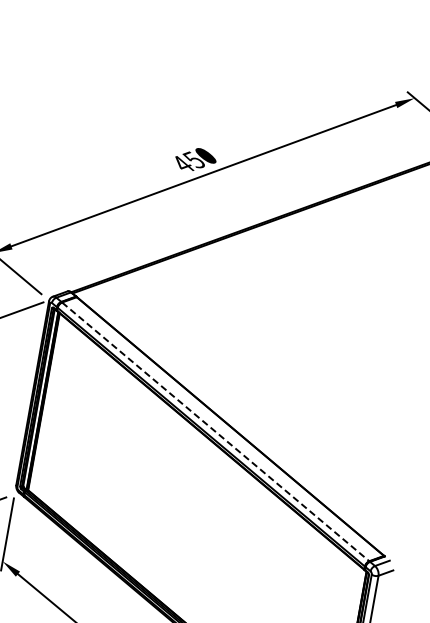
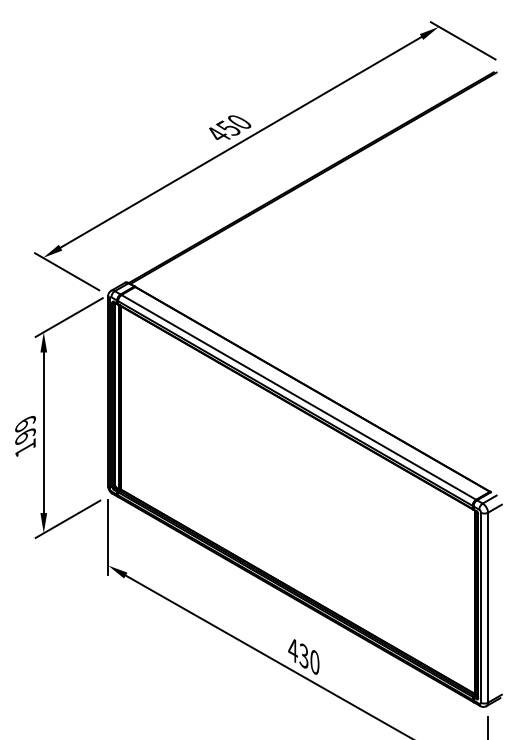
line: (215, 431) -> (298, 397), dashed -> solid

